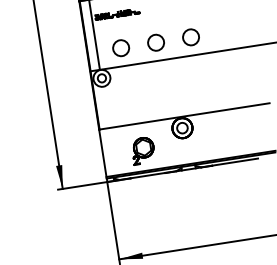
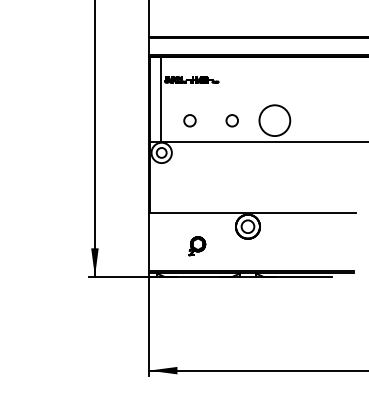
circle: (190, 37) -> (274, 120), size x1.6
circle: (155, 42) -> (231, 120), size x0.6
circle: (120, 48) -> (189, 120), size x0.6
part: (143, 150) -> (197, 246), size x0.6

